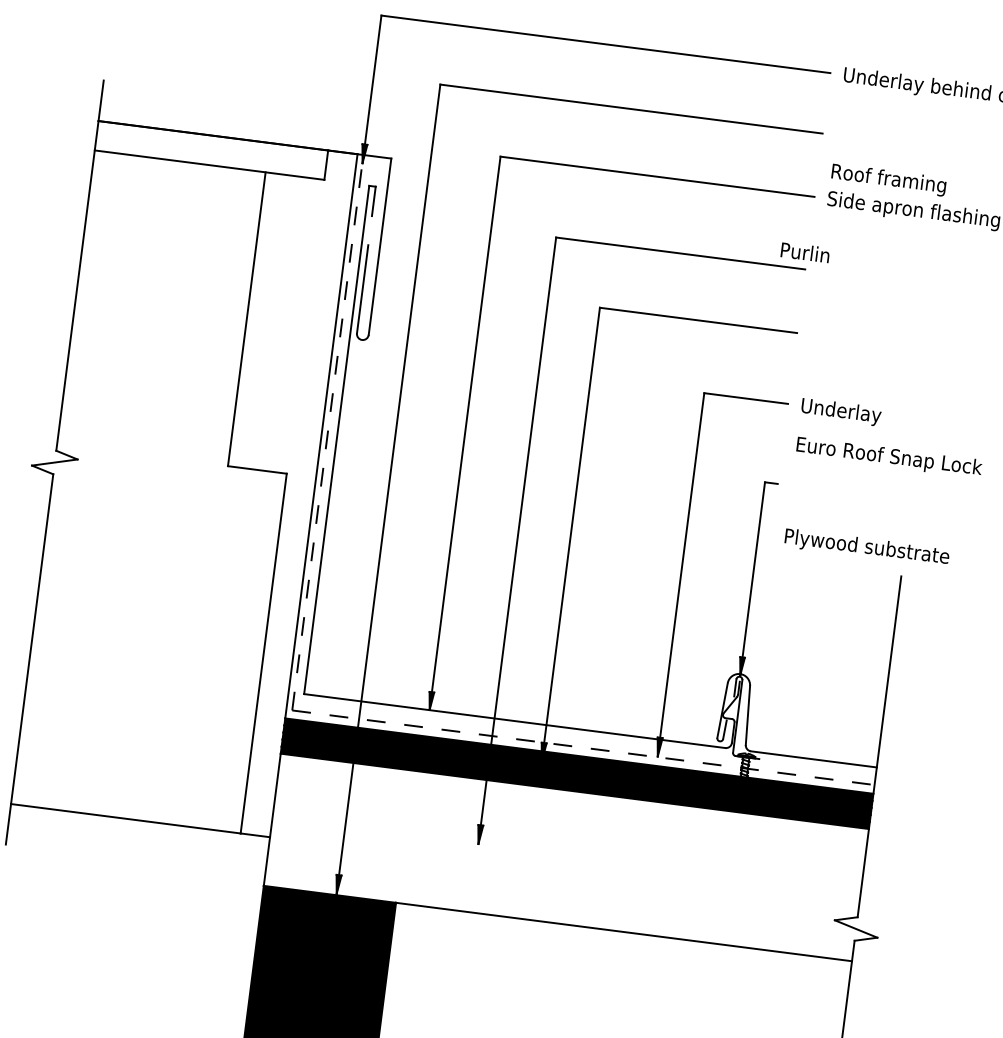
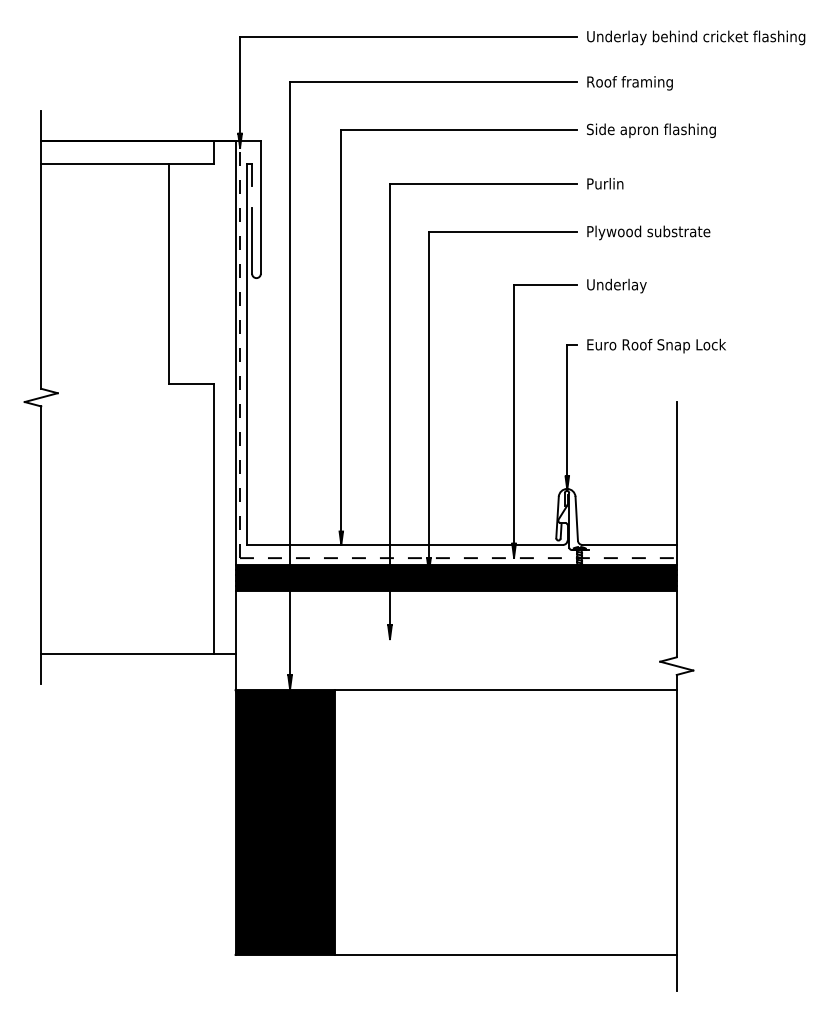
text: (888, 180) -> (629, 83), moved
text: (805, 252) -> (605, 183), moved
text: (889, 456) -> (656, 345), moved
text: (866, 547) -> (648, 232), moved

